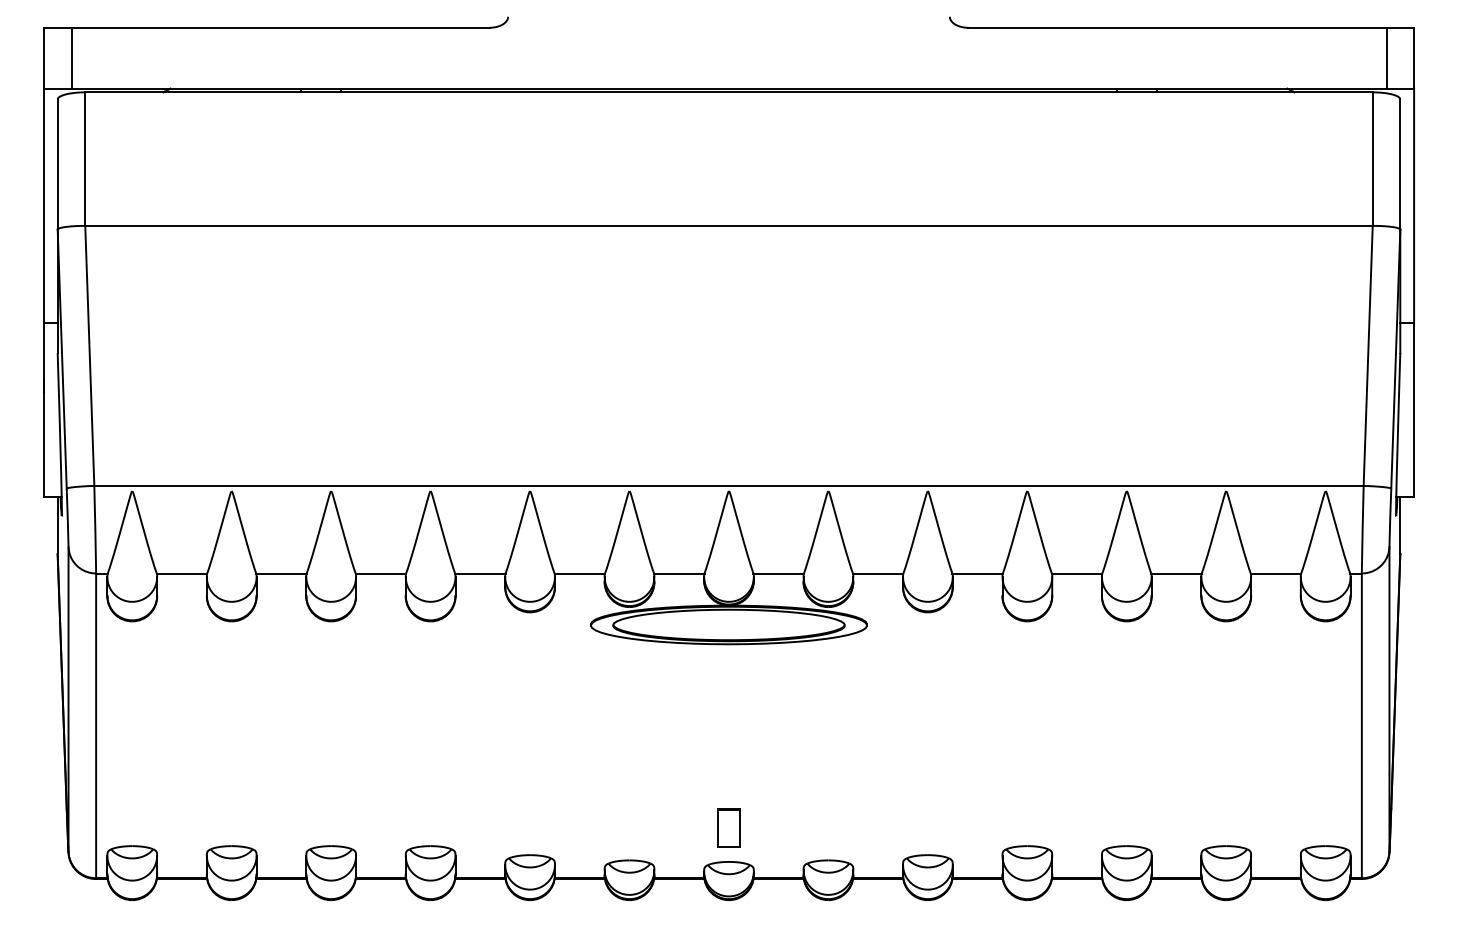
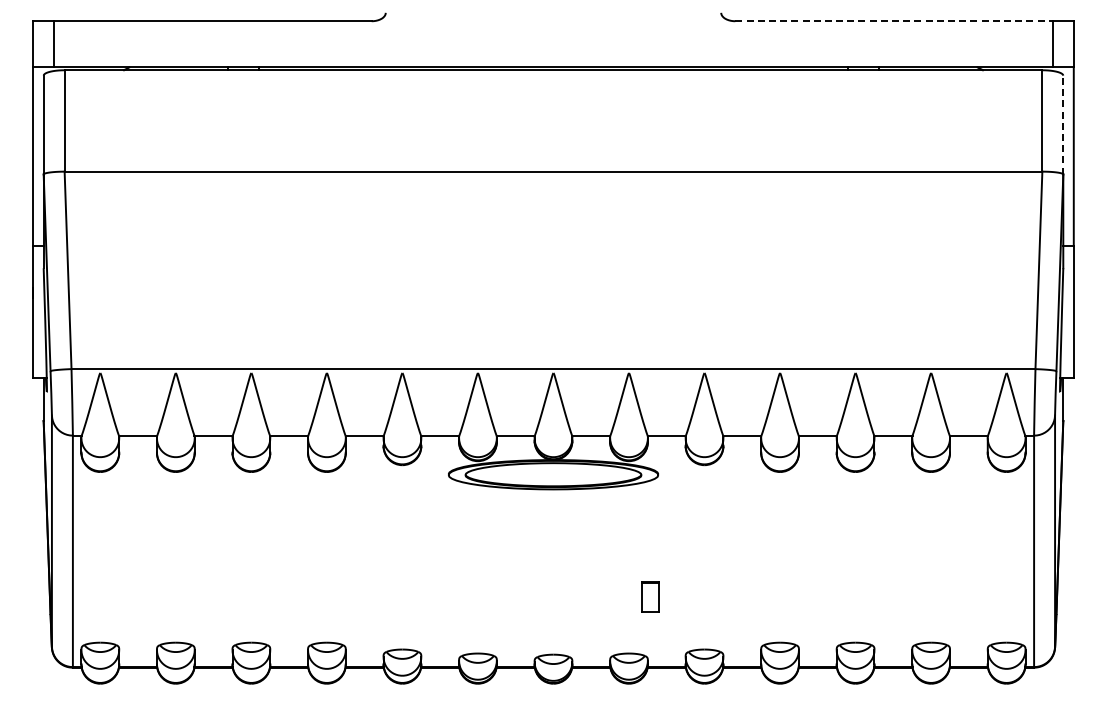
line: (1178, 28) -> (894, 21), solid -> dashed
line: (1400, 163) -> (1063, 124), solid -> dashed
part: (729, 827) -> (650, 596), moved

